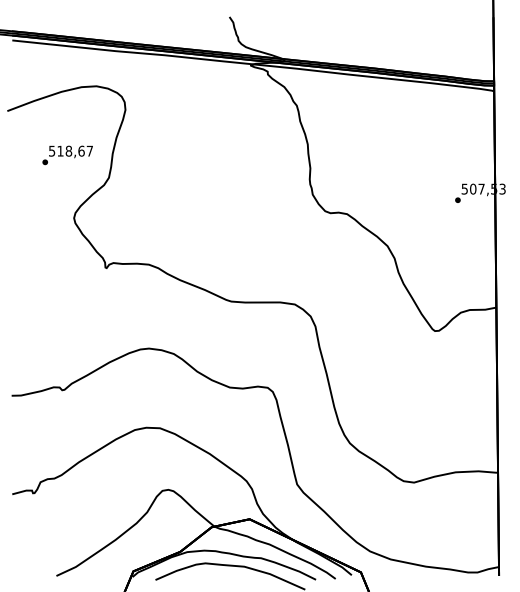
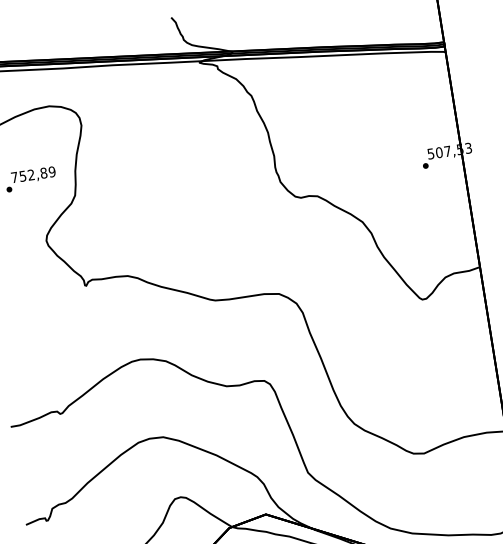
text: (71, 150) -> (33, 173), 518,67 -> 752,89

